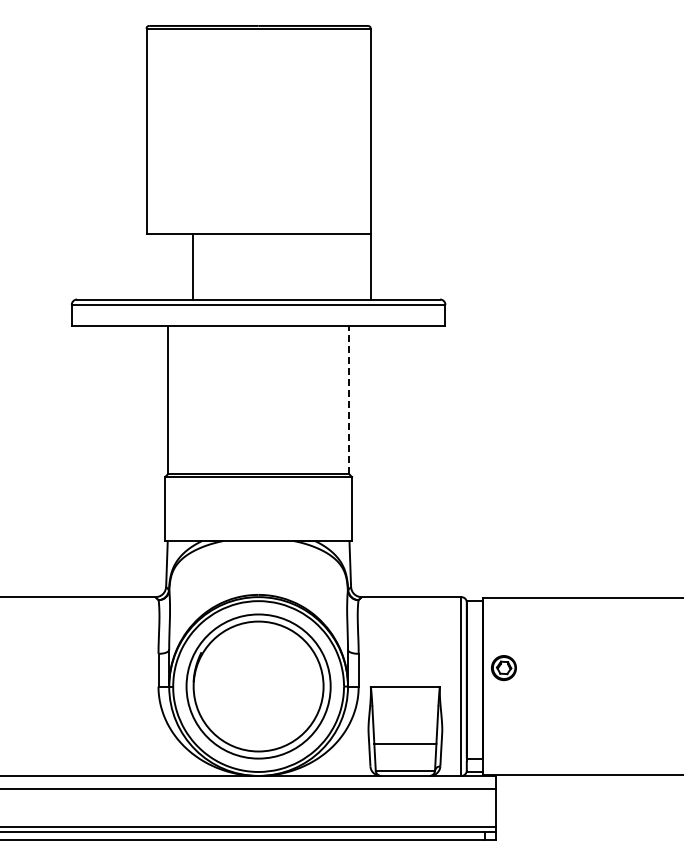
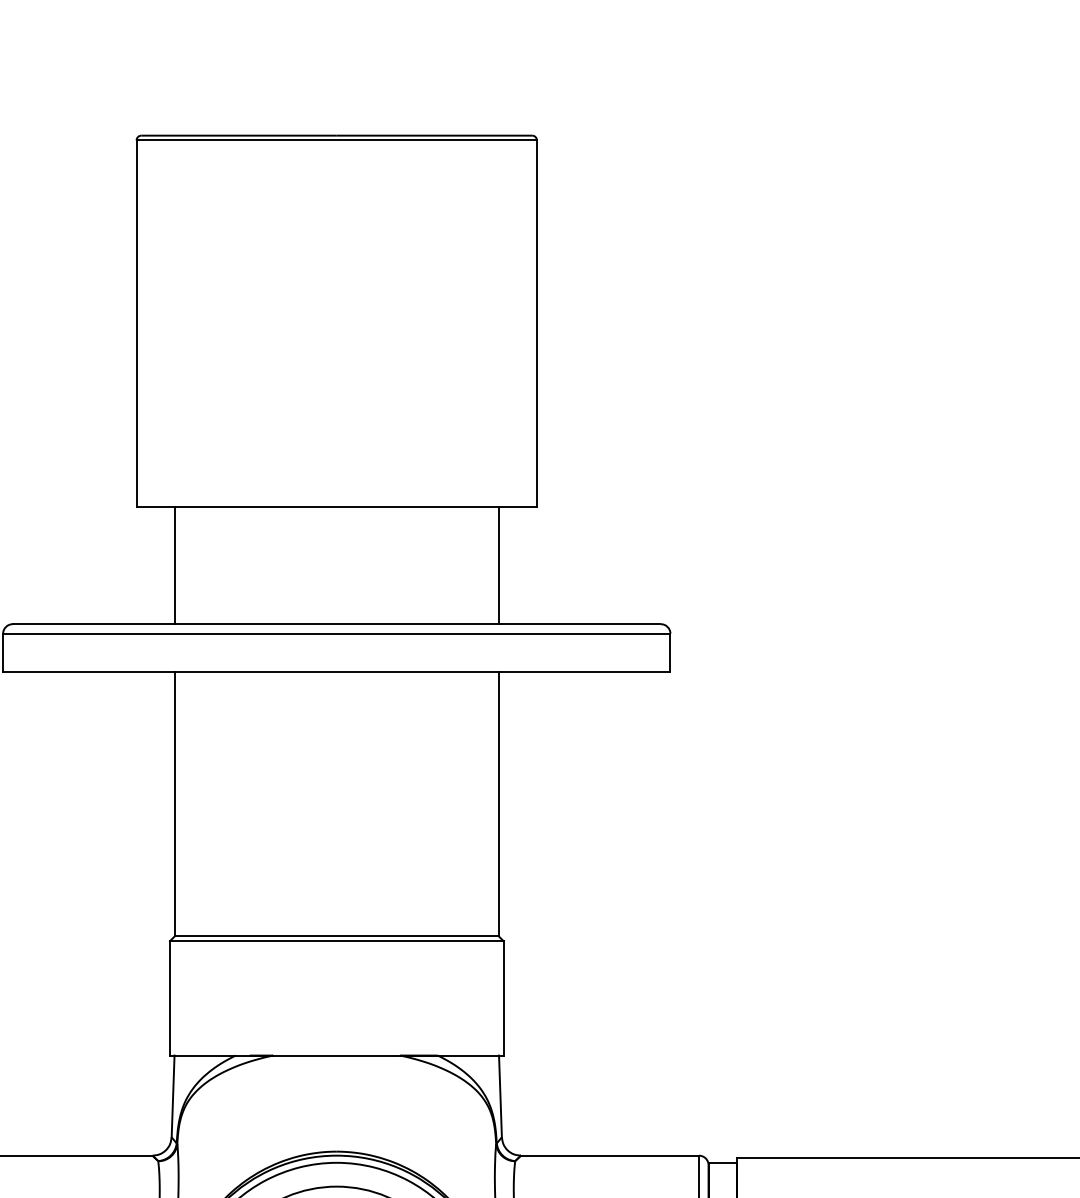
line: (192, 266) -> (174, 565), moved
line: (371, 266) -> (499, 565), moved
line: (349, 399) -> (499, 802), dashed -> solid

